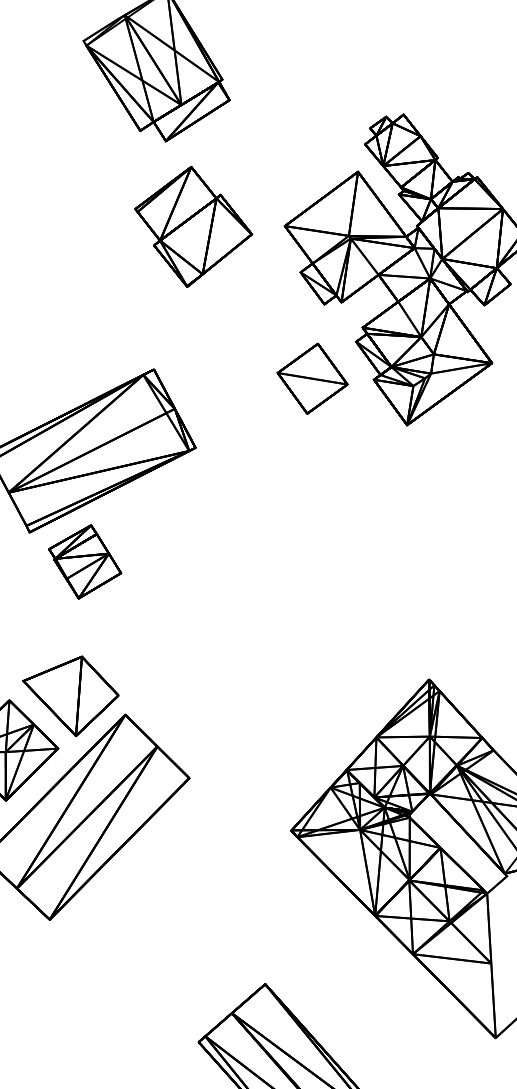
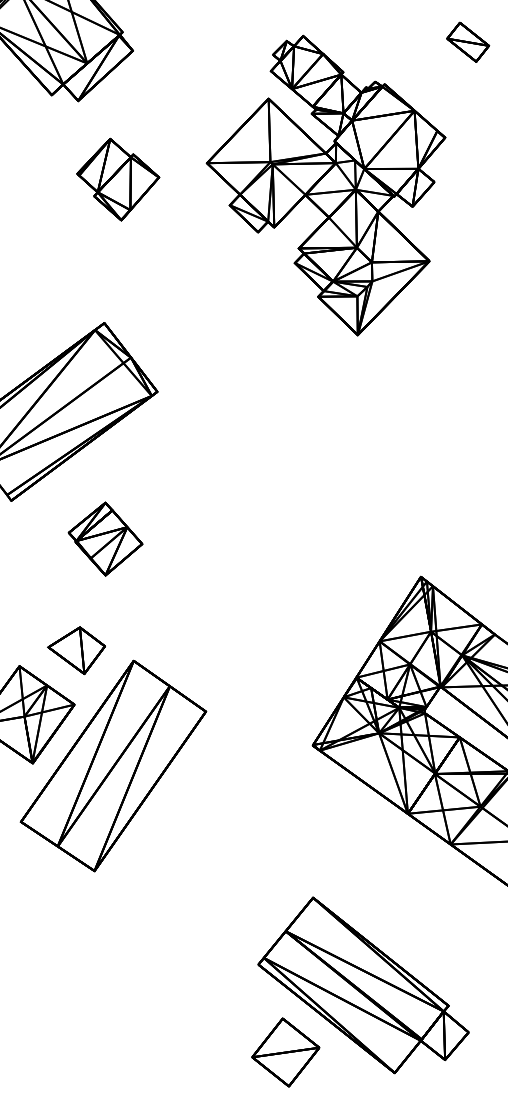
part: (191, 227) -> (117, 179), size x0.7
part: (312, 378) -> (258, 305), removed
part: (85, 561) -> (105, 538), moved
part: (69, 694) -> (76, 650), size x0.6

